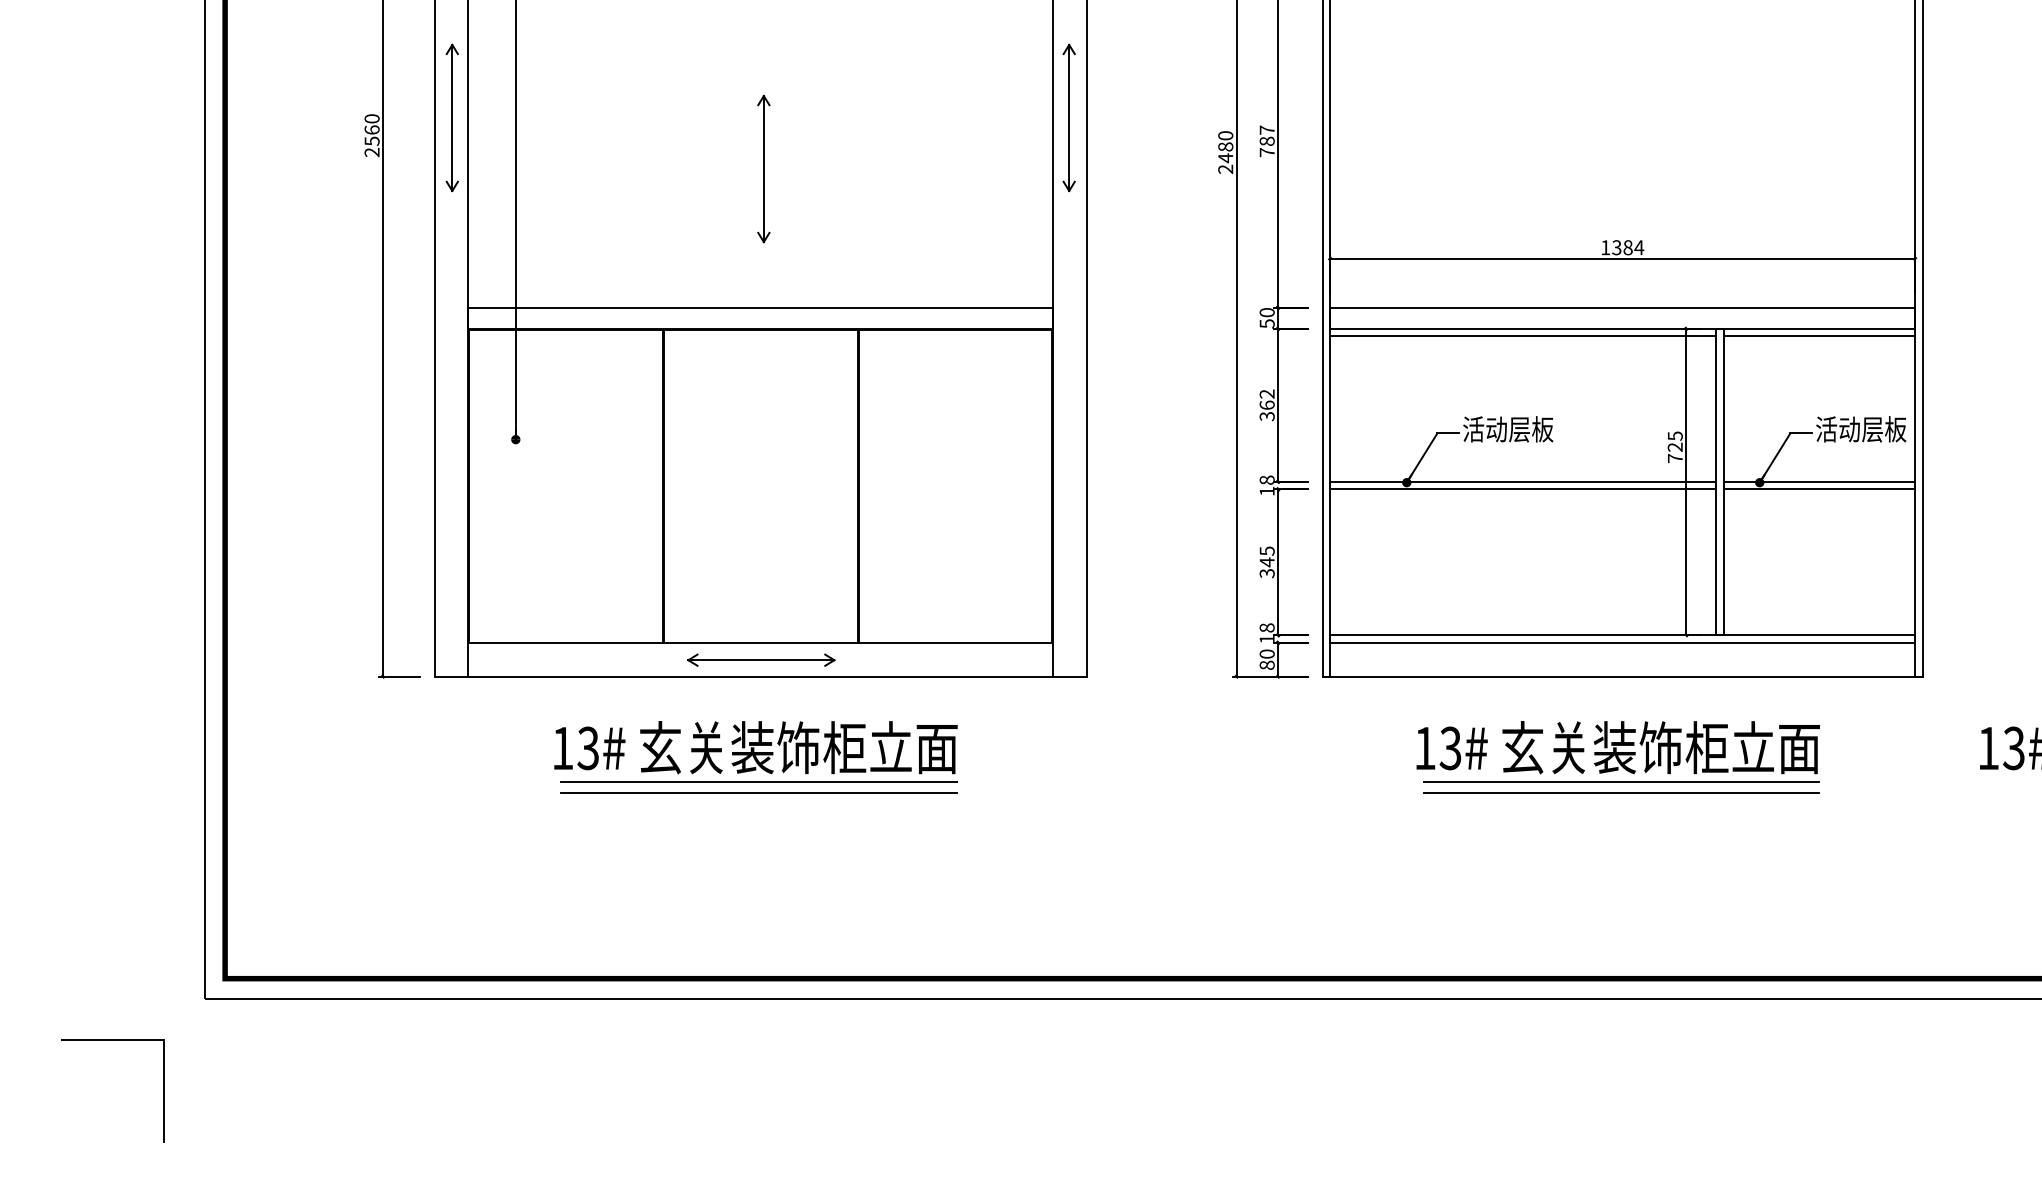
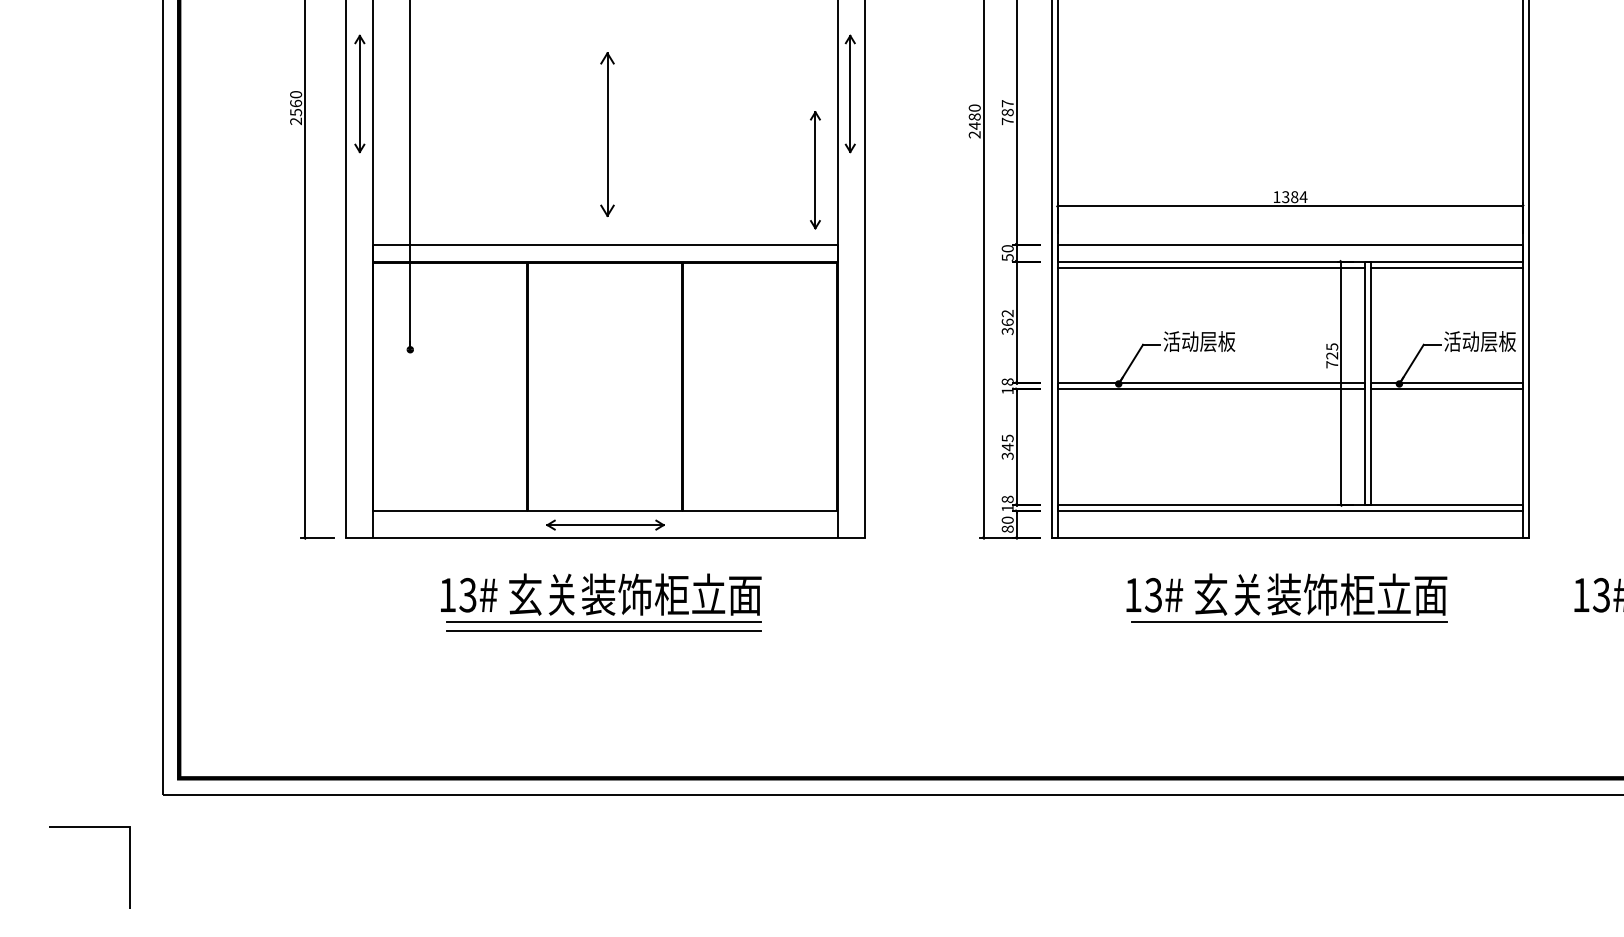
part: (763, 168) -> (607, 134), size x1.4
part: (1024, 213) -> (814, 169), added
line: (1621, 793) -> (1289, 631), removed

